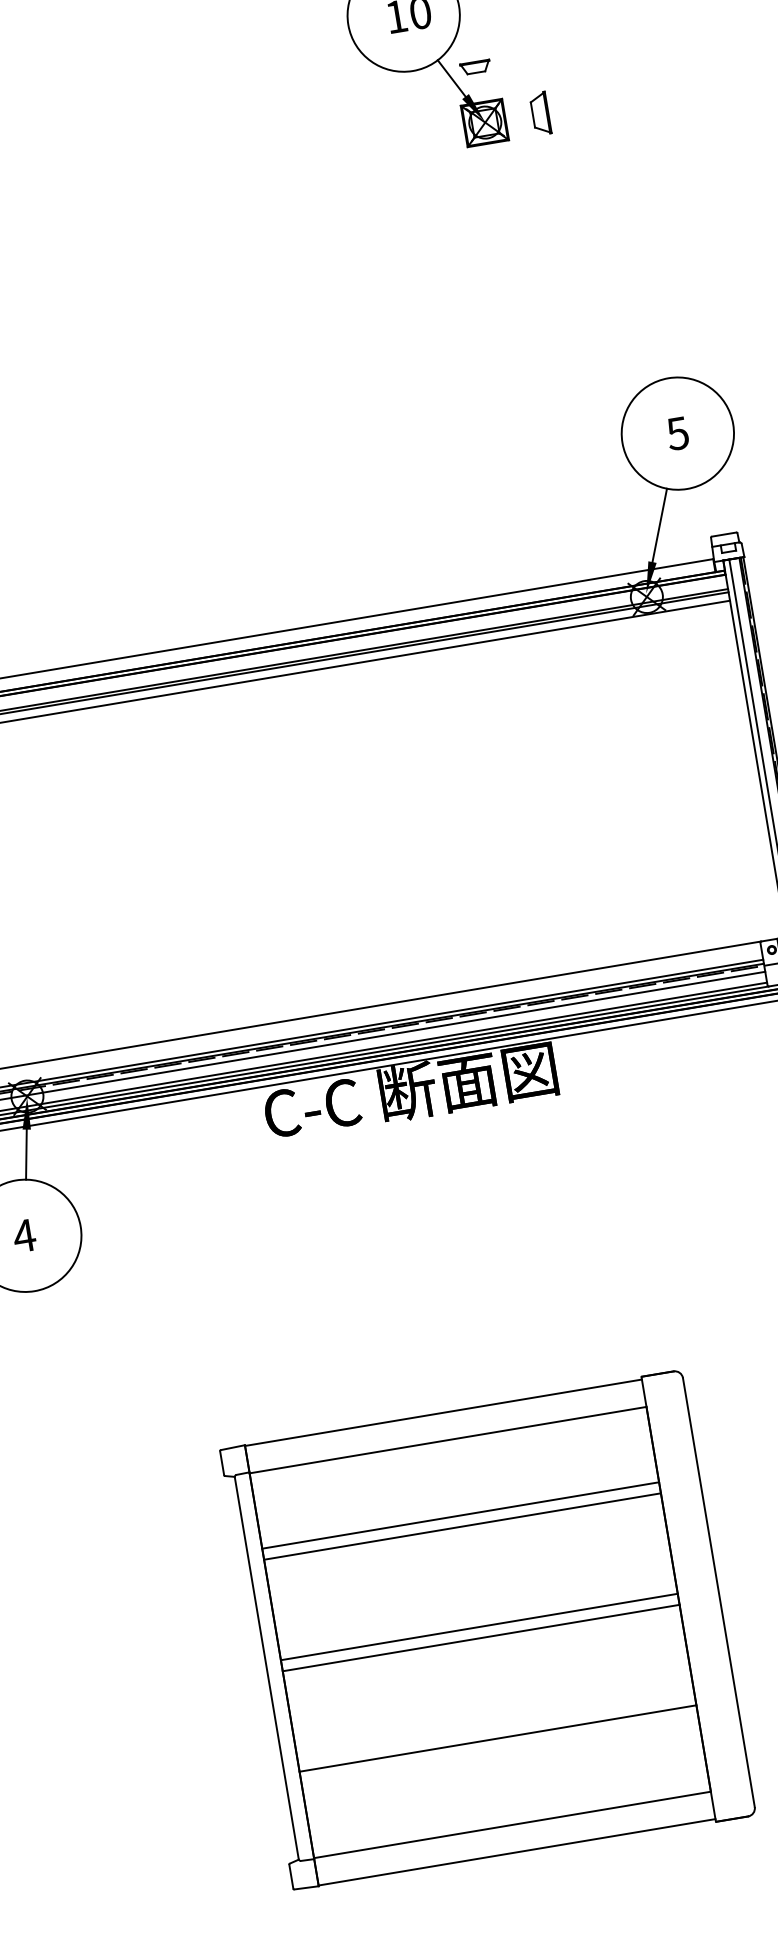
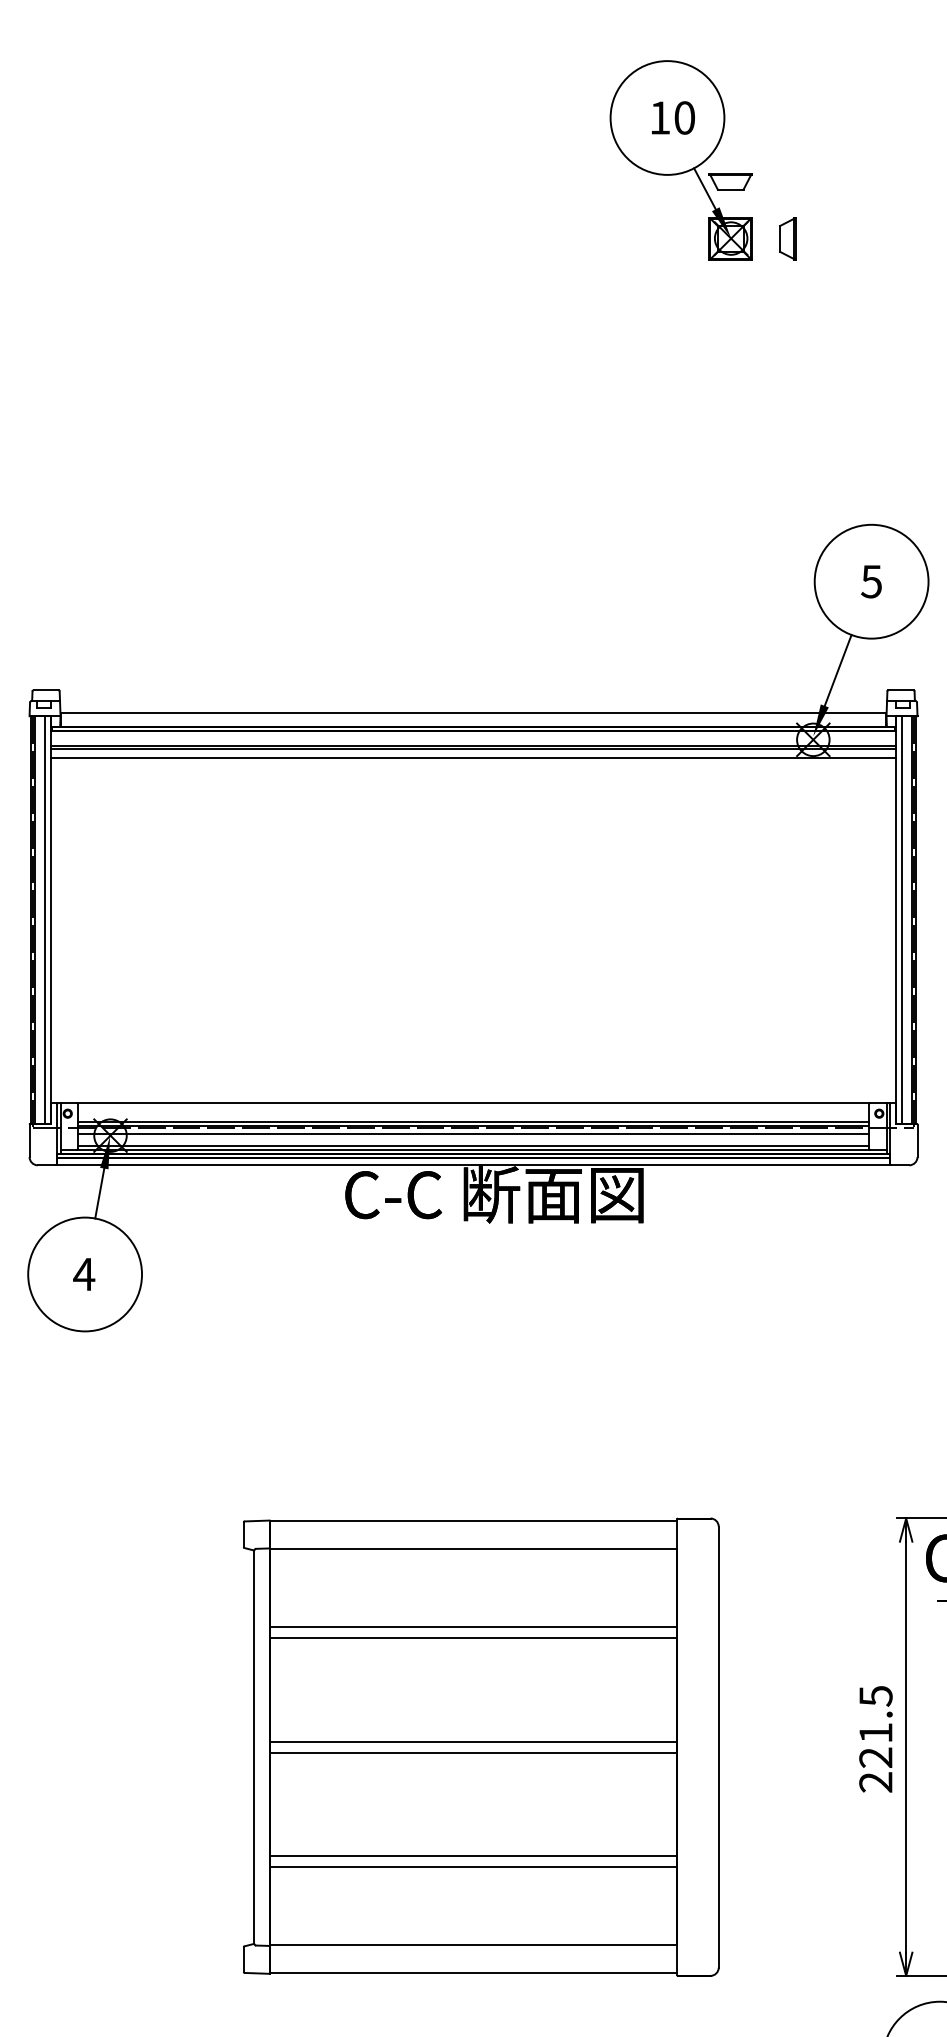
part: (475, 67) -> (730, 181), size x1.43
line: (499, 1749) -> (473, 1867), added

